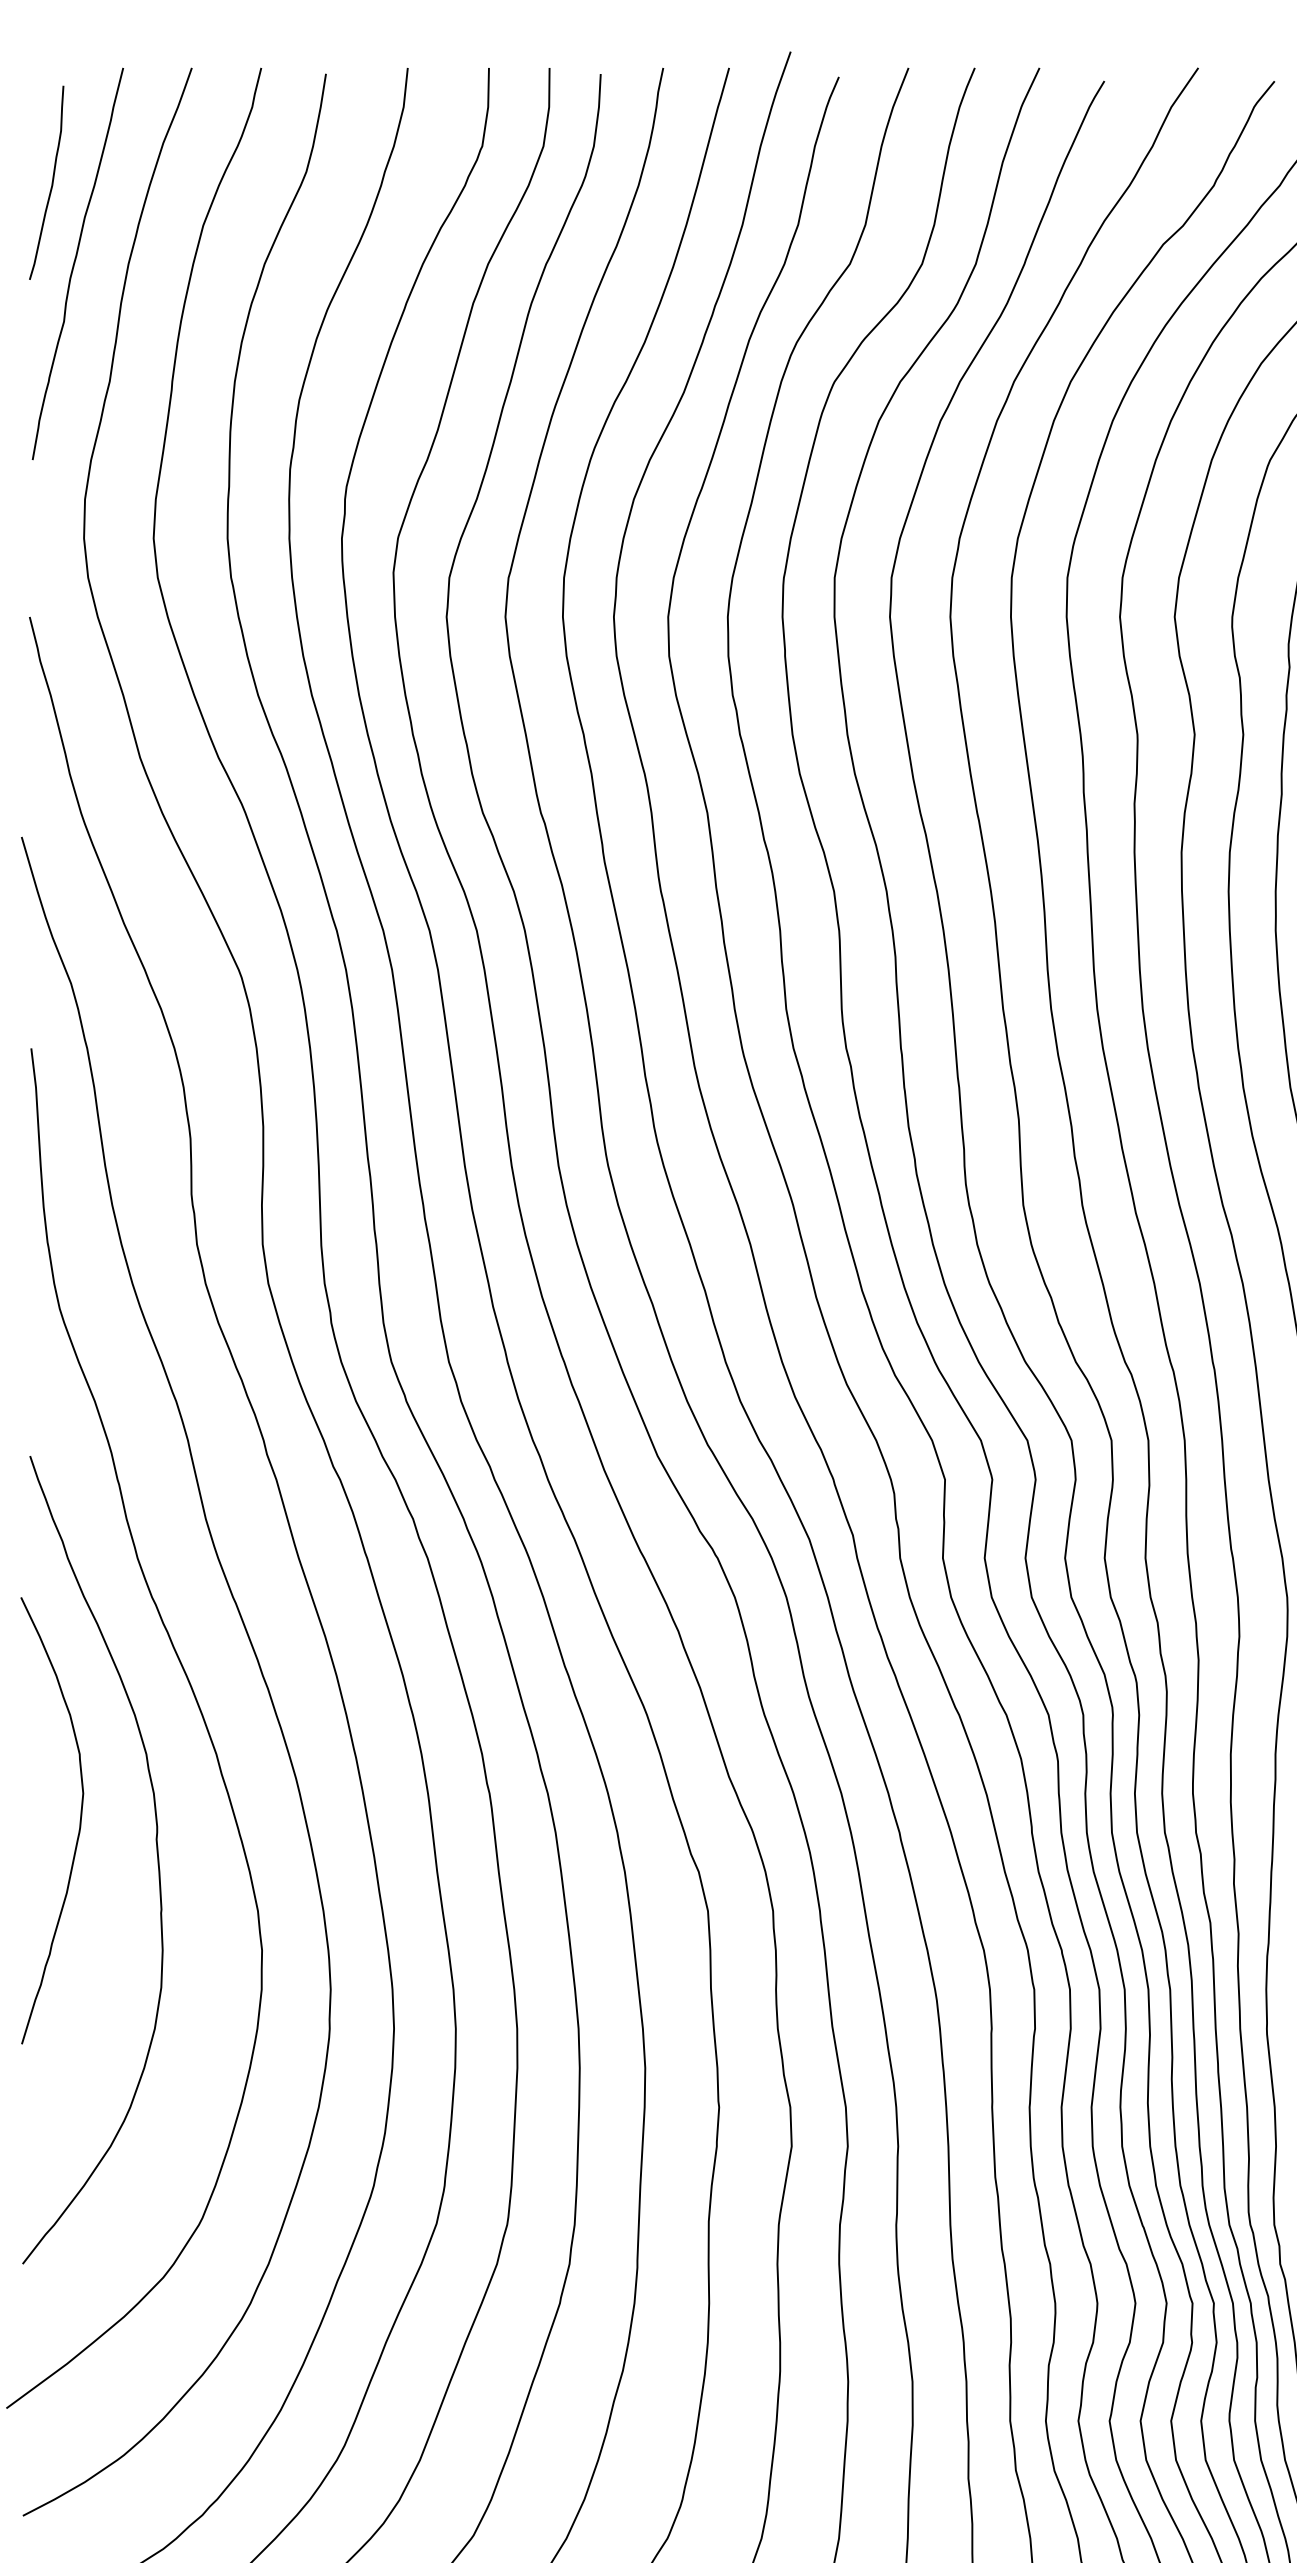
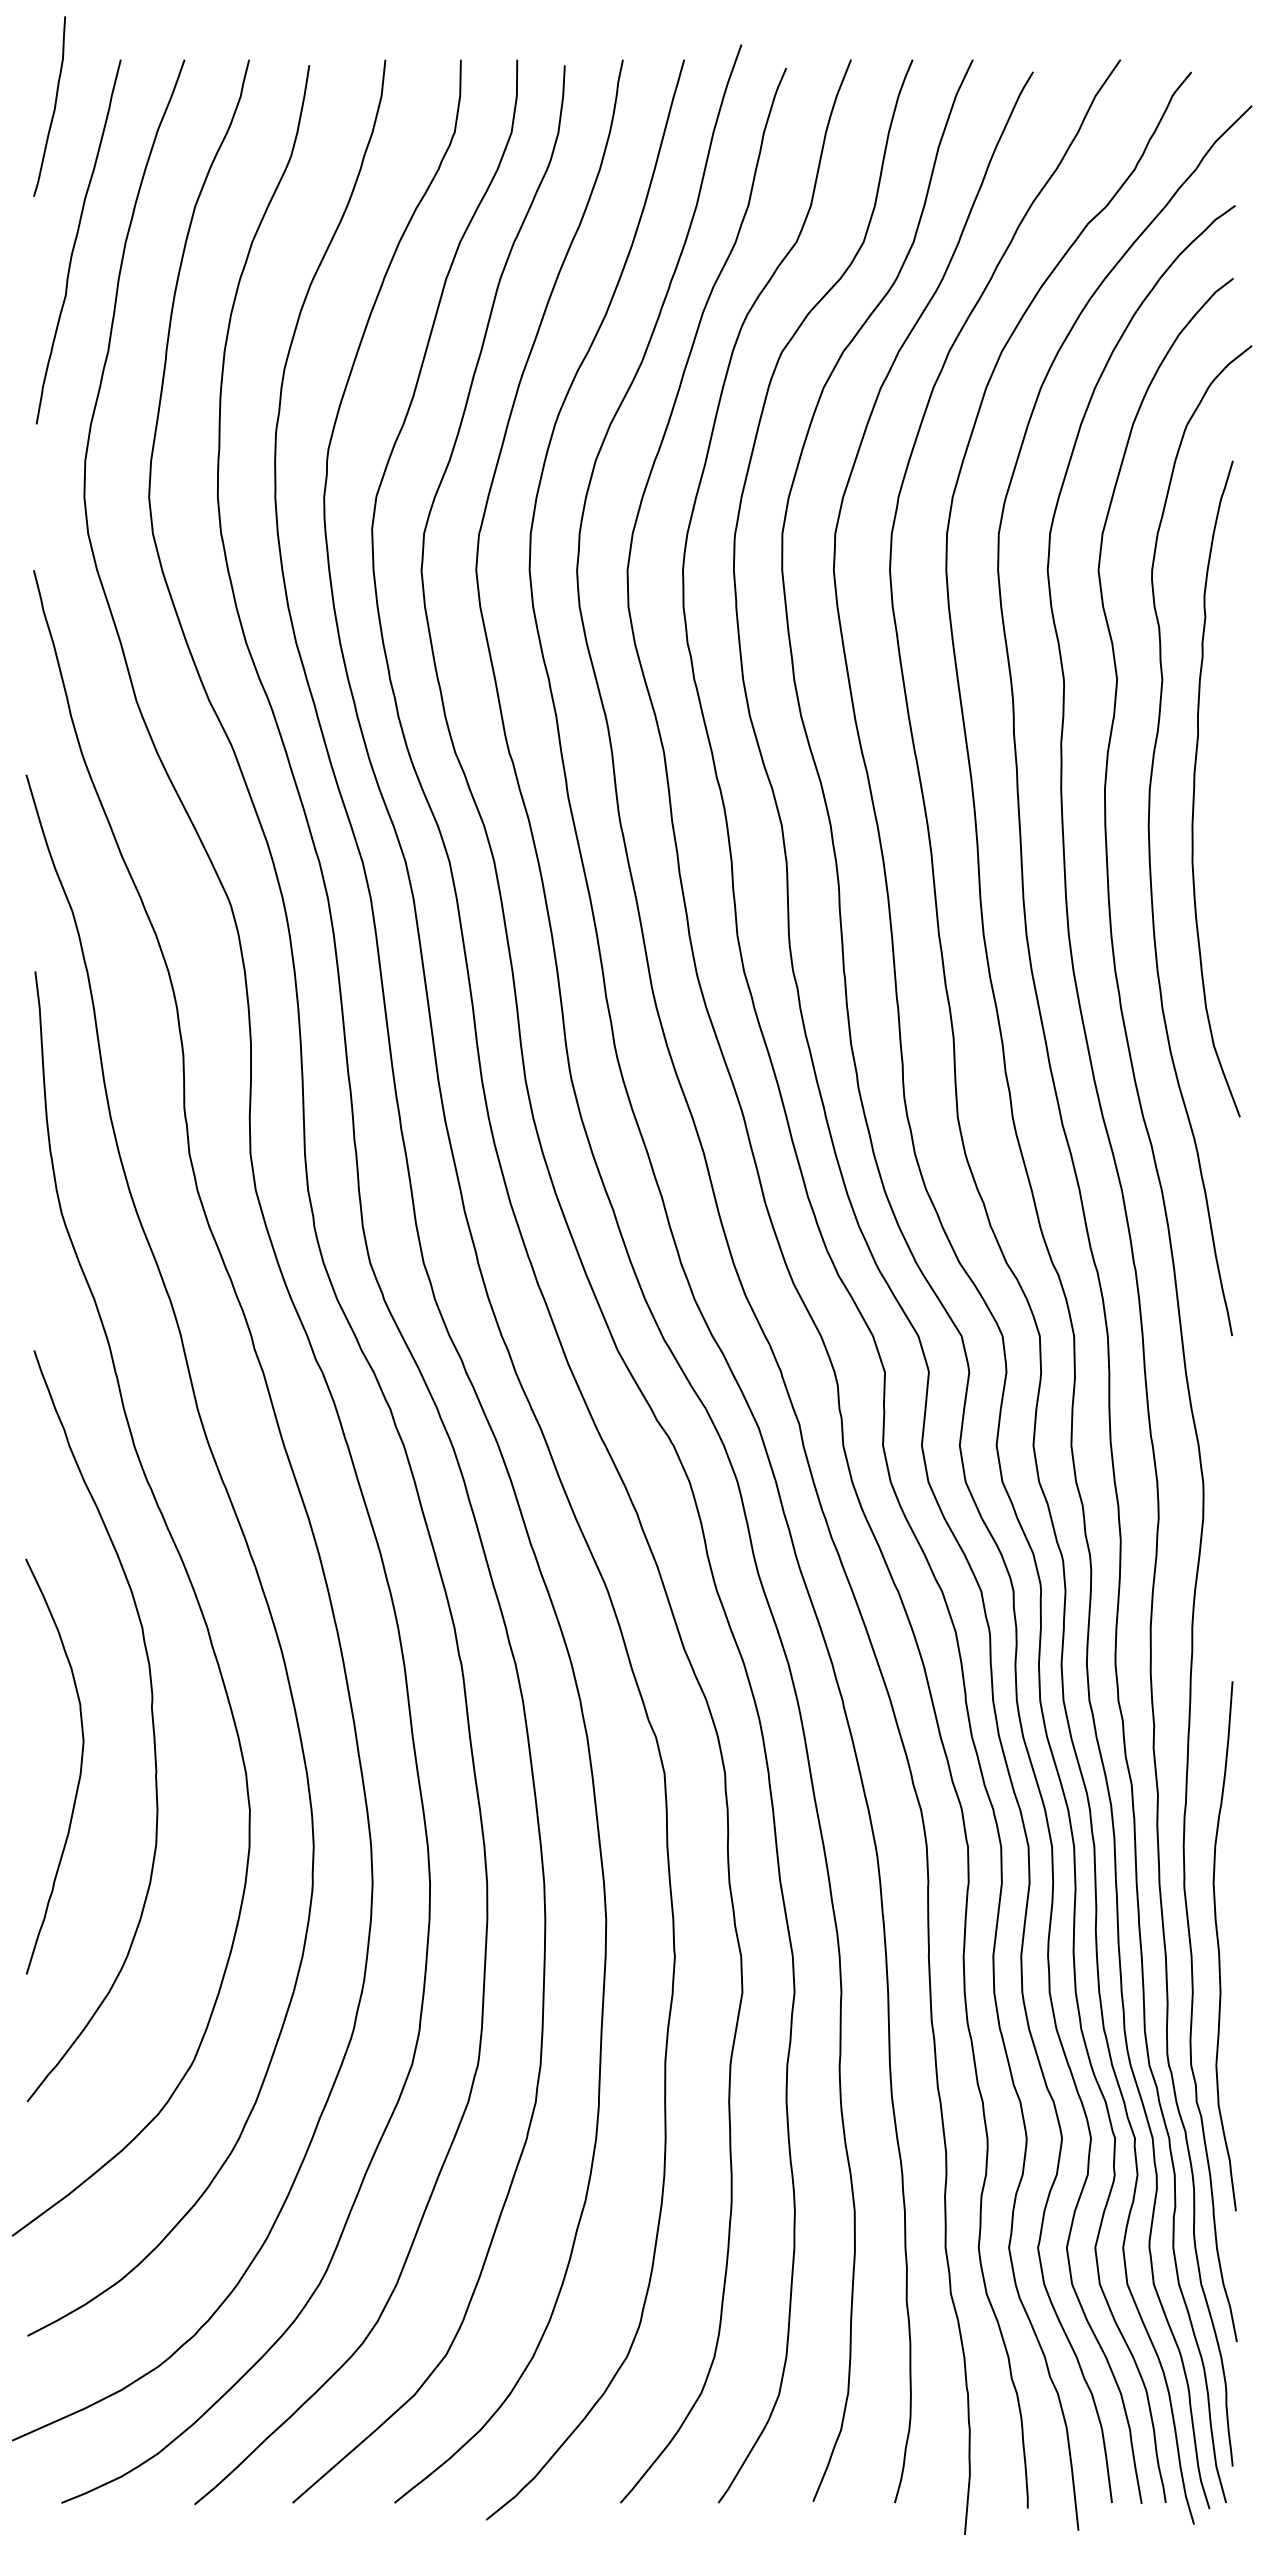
curve: (51, 182) -> (54, 106), moved
curve: (78, 1827) -> (79, 1772), moved

